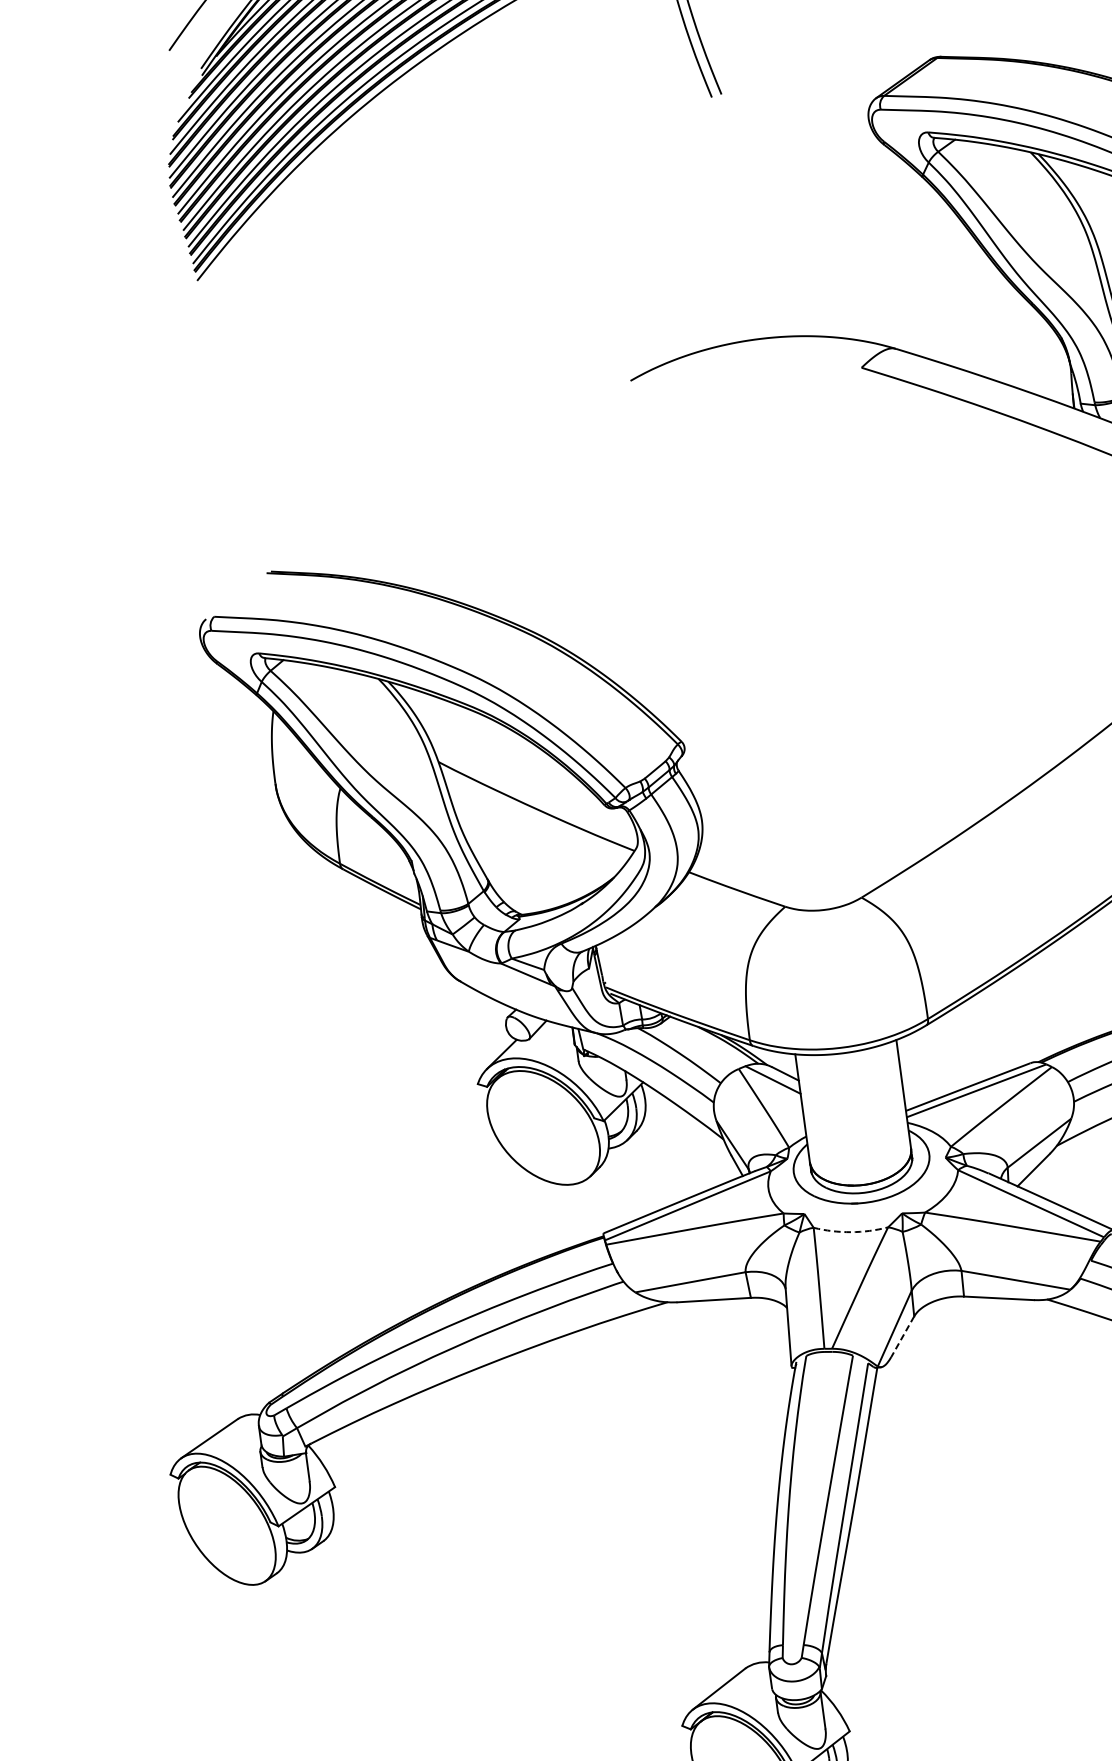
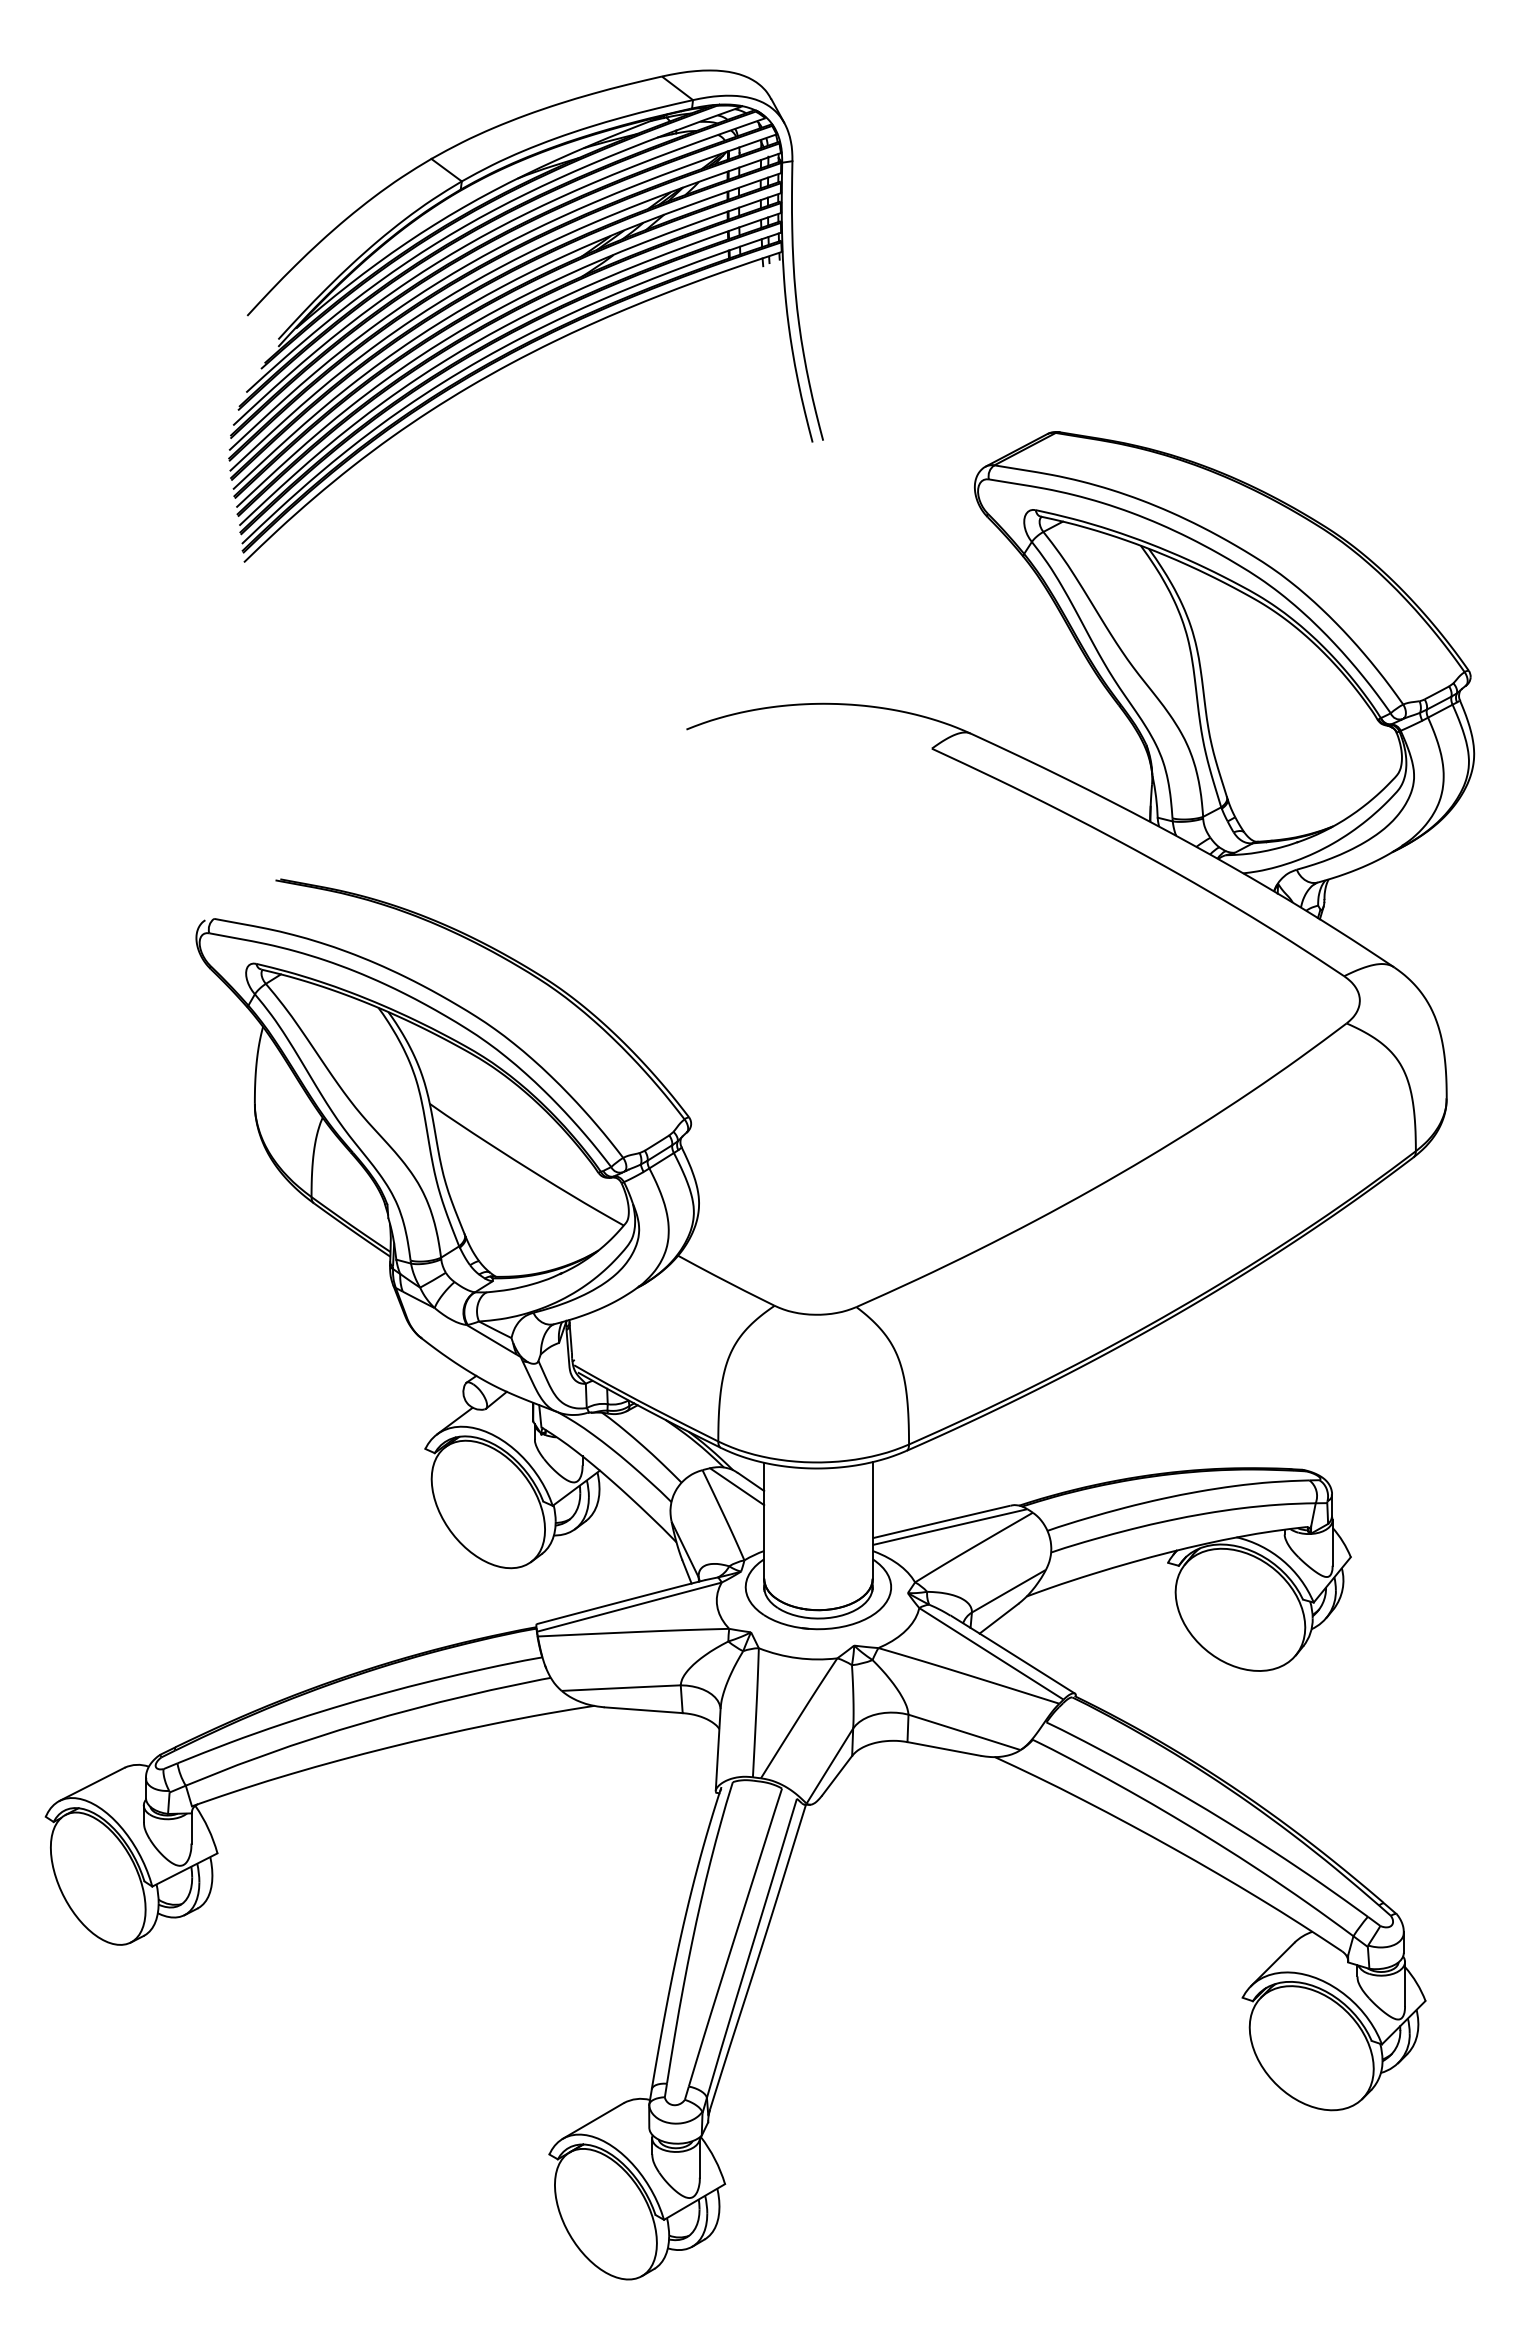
arc: (851, 1232) -> (797, 1658), dashed -> solid
line: (903, 1336) -> (837, 1775), dashed -> solid

